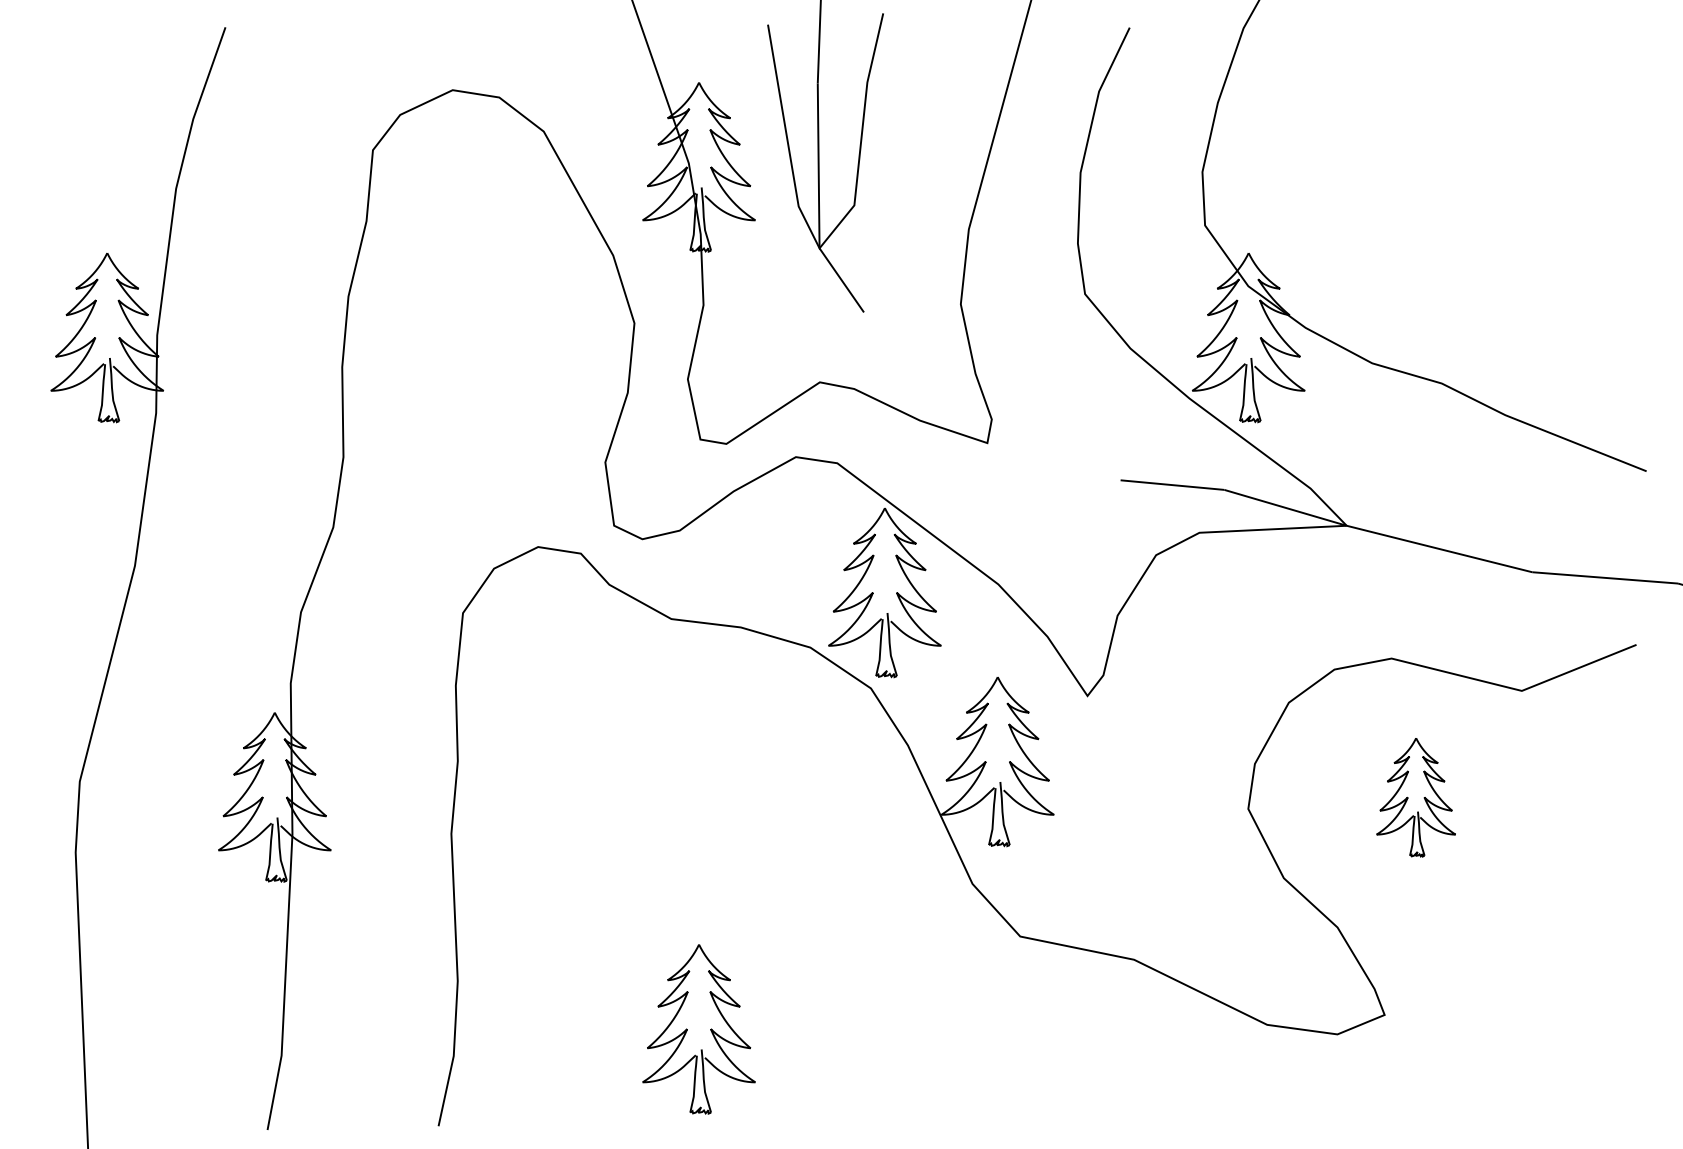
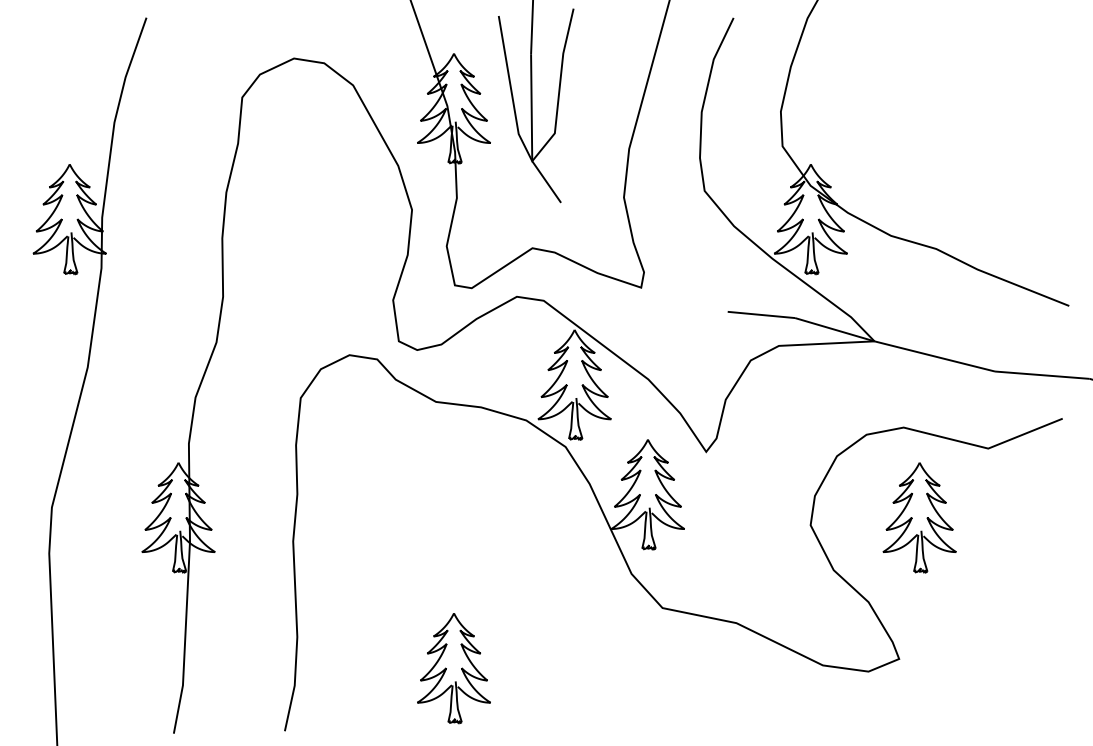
part: (1415, 797) -> (919, 517), size x1.43

